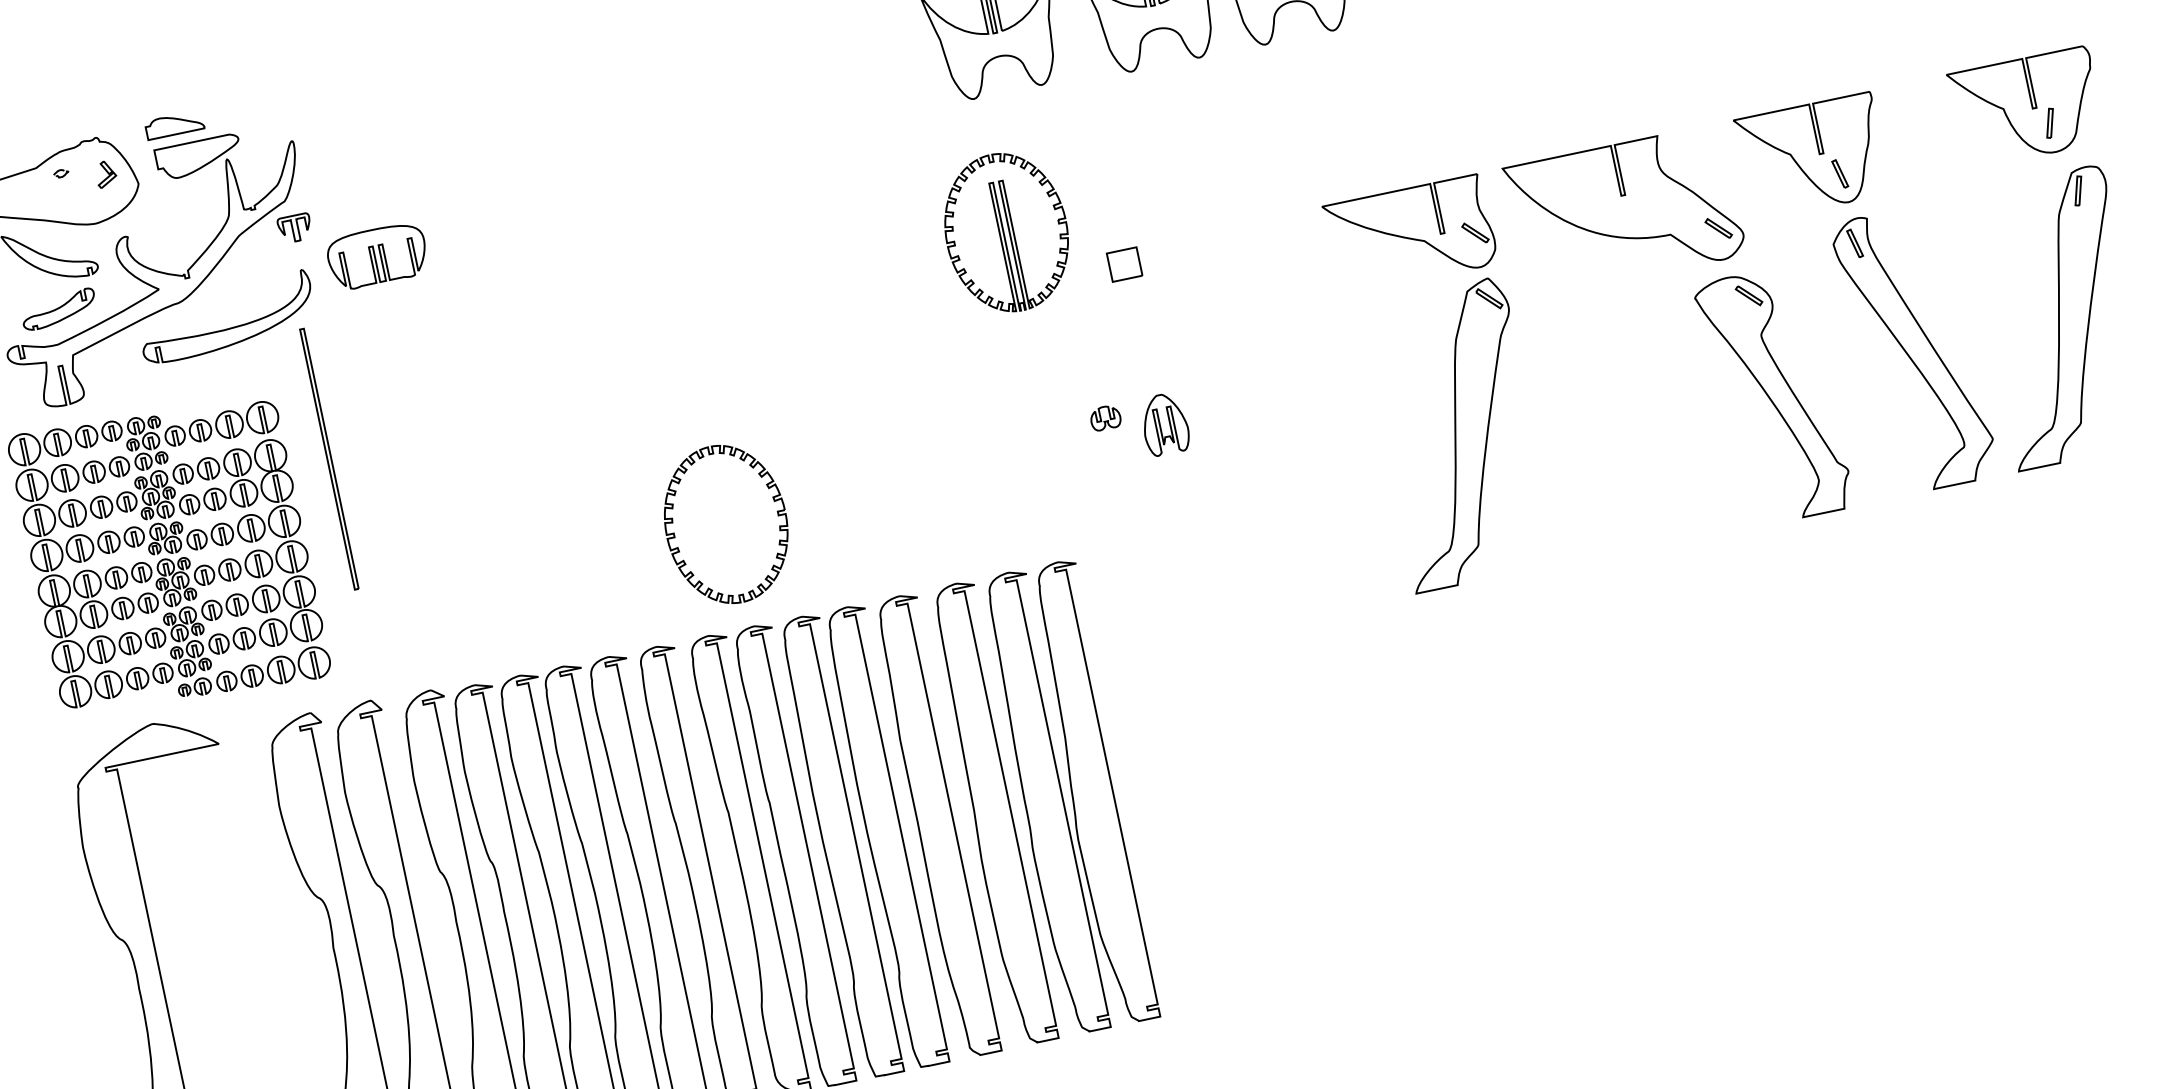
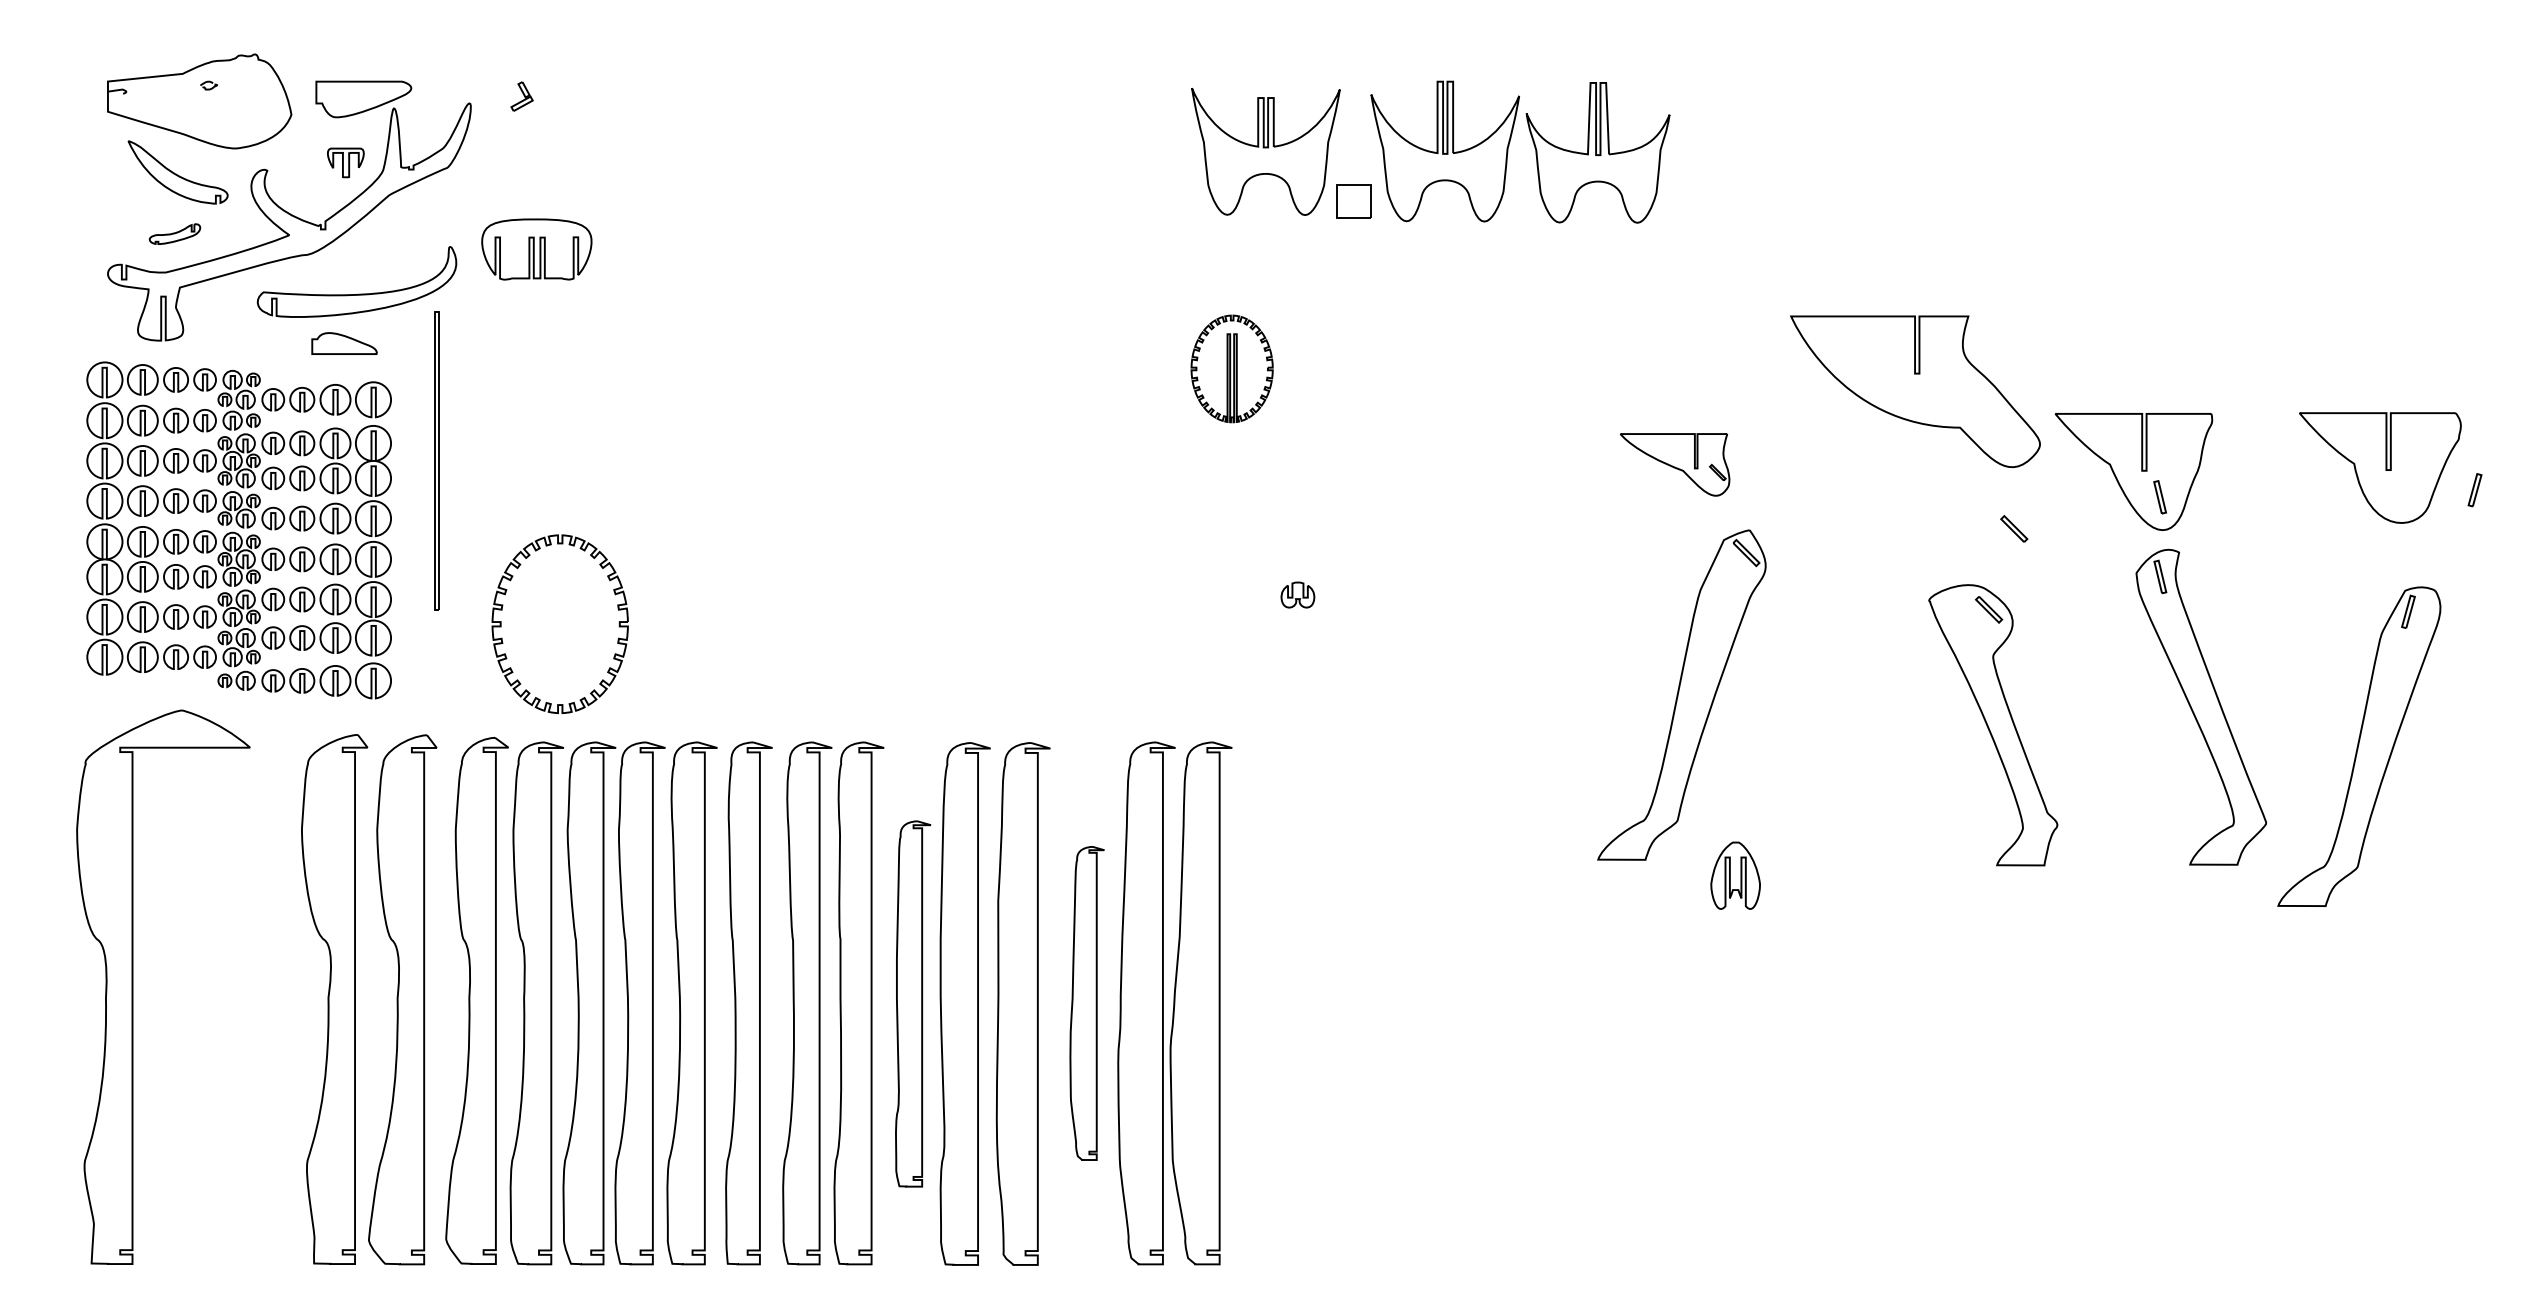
part: (2049, 123) -> (2474, 490), moved
part: (174, 124) -> (344, 343), moved
part: (105, 174) -> (521, 96), moved
part: (1625, 211) -> (1915, 391), moved
part: (294, 228) -> (345, 162), moved
part: (1005, 232) -> (1231, 368), size x0.6
part: (1410, 234) -> (1674, 464), size x0.6
part: (1123, 264) -> (1353, 201), moved
part: (58, 309) -> (174, 233), size x0.6
part: (2060, 317) -> (2359, 746), moved
part: (1774, 395) -> (1993, 725), moved
part: (1164, 424) -> (1735, 875), moved
part: (725, 524) -> (559, 624), moved
part: (996, 813) -> (1086, 1003), size x0.6
part: (844, 845) -> (912, 1003), size x0.7

